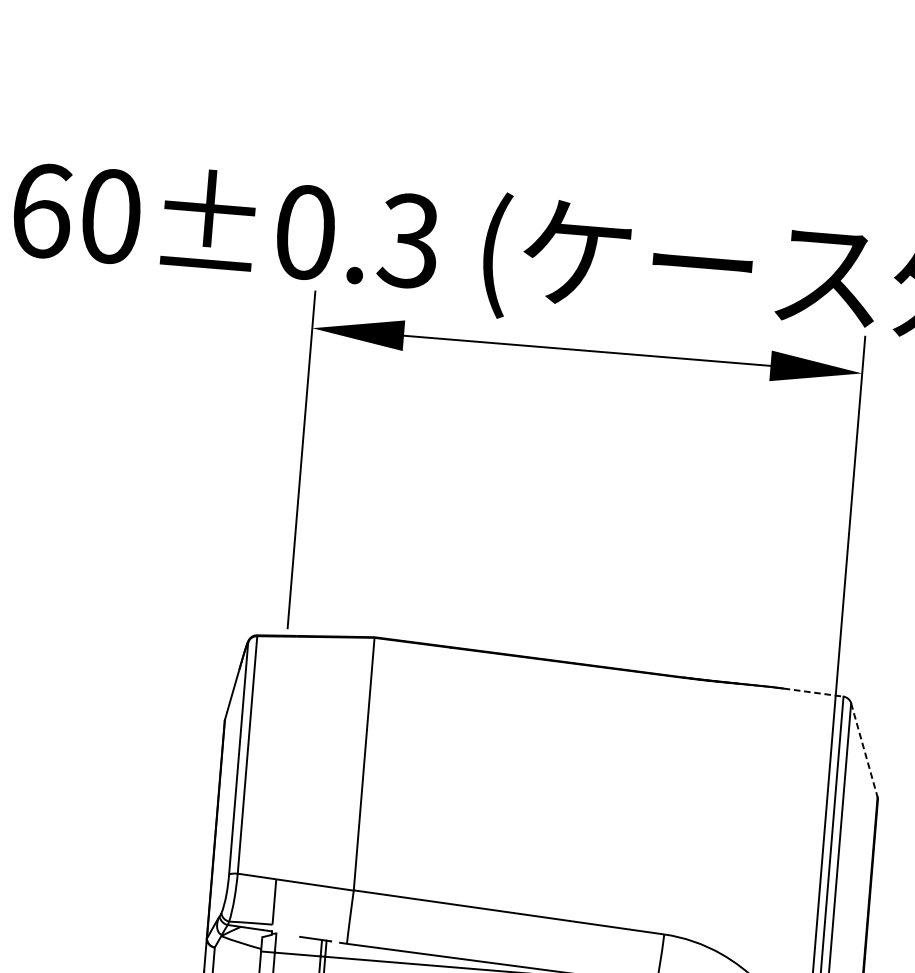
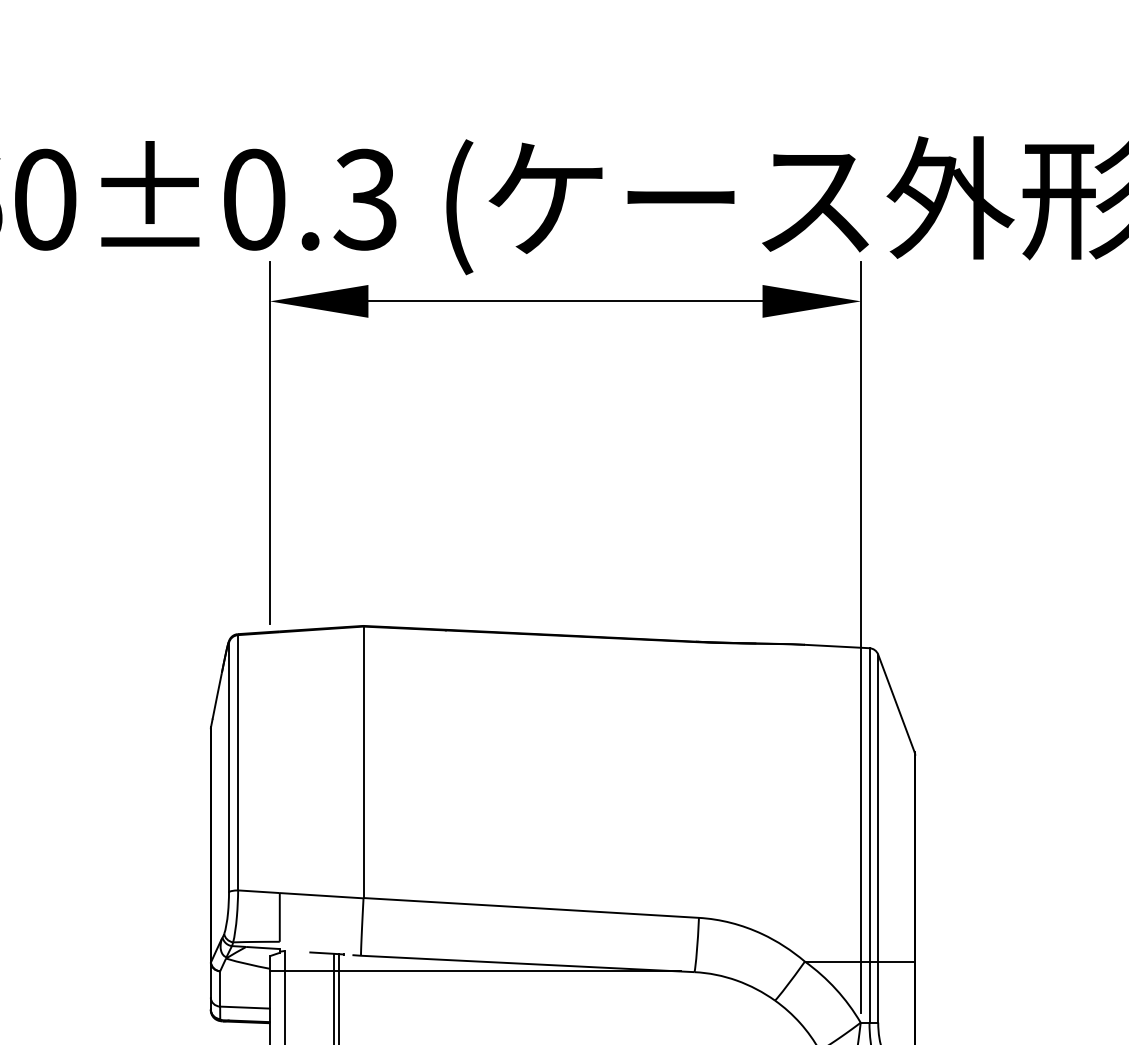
line: (813, 692) -> (837, 646), dashed -> solid
line: (864, 750) -> (896, 703), dashed -> solid

